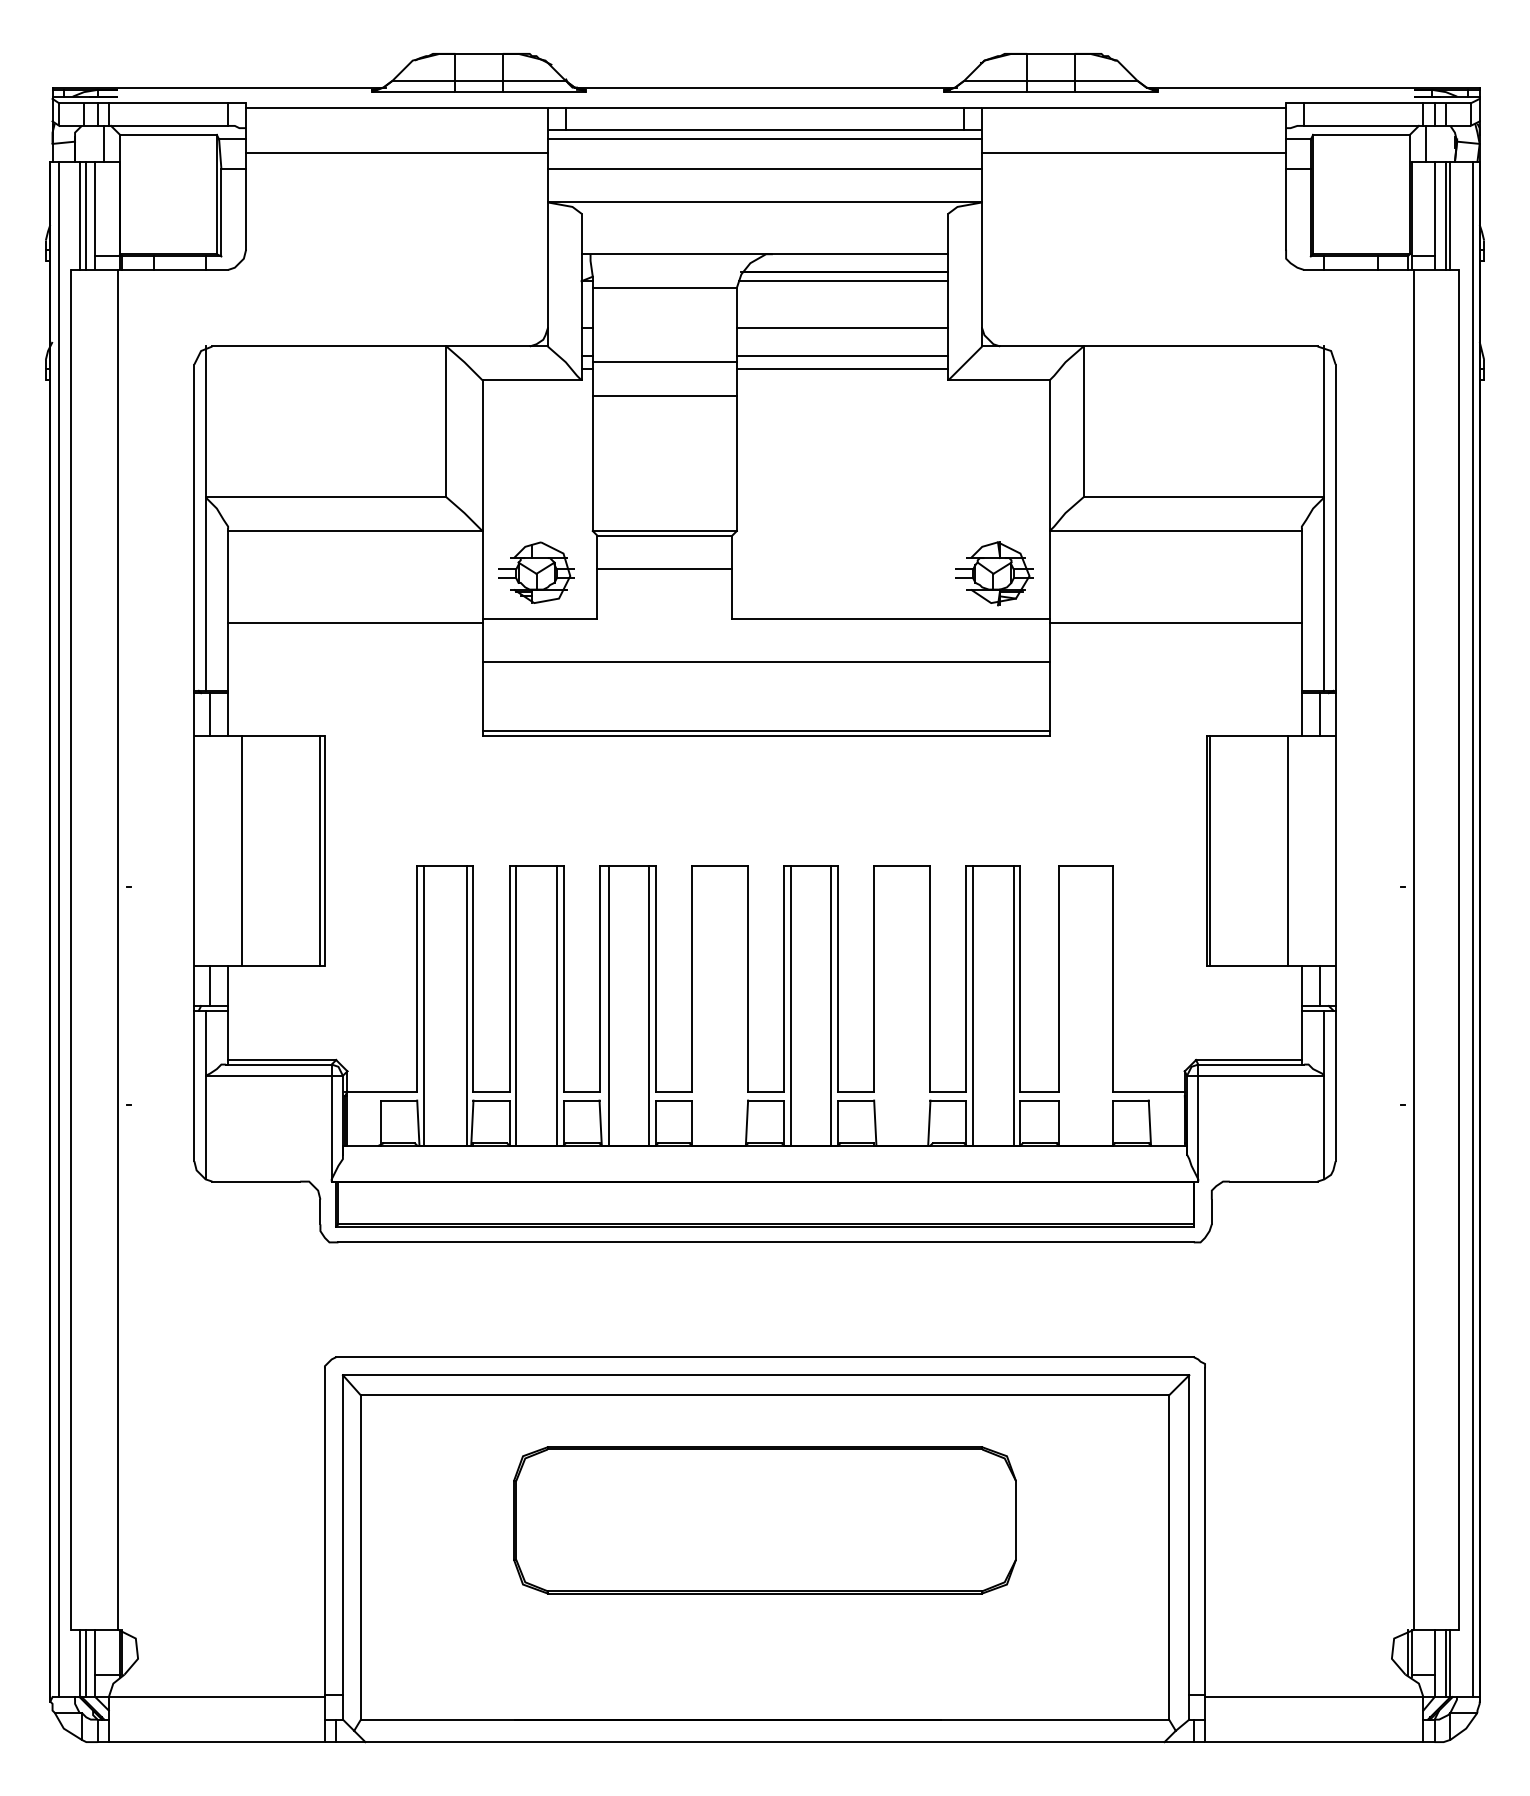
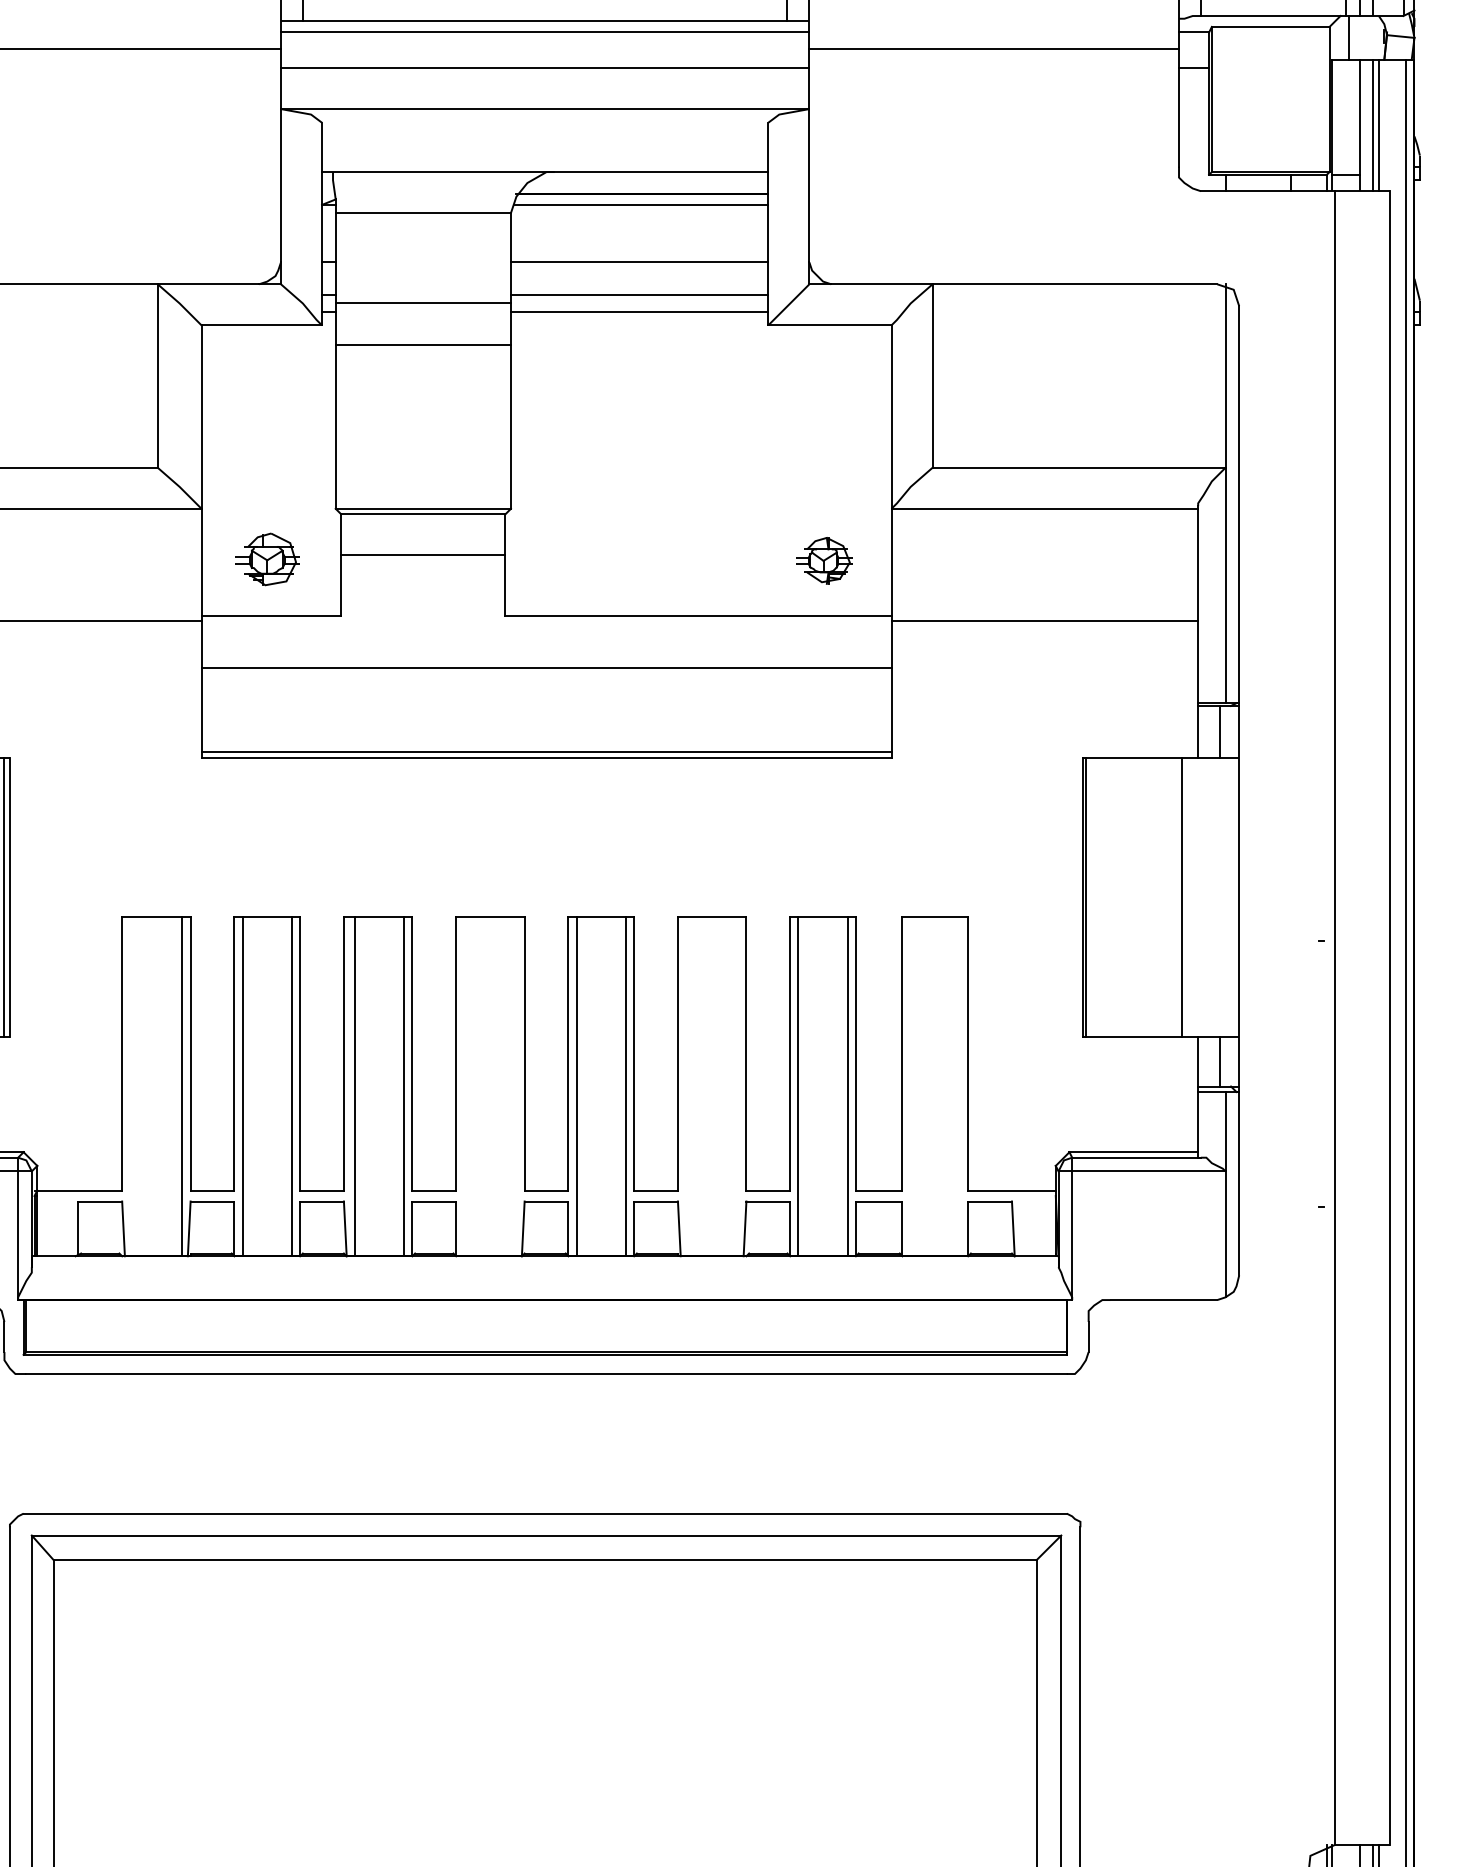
part: (536, 572) -> (267, 559), size x0.7
part: (994, 573) -> (824, 560), size x0.6
line: (423, 1005) -> (129, 1085), removed
part: (764, 1520) -> (544, 1712), removed

